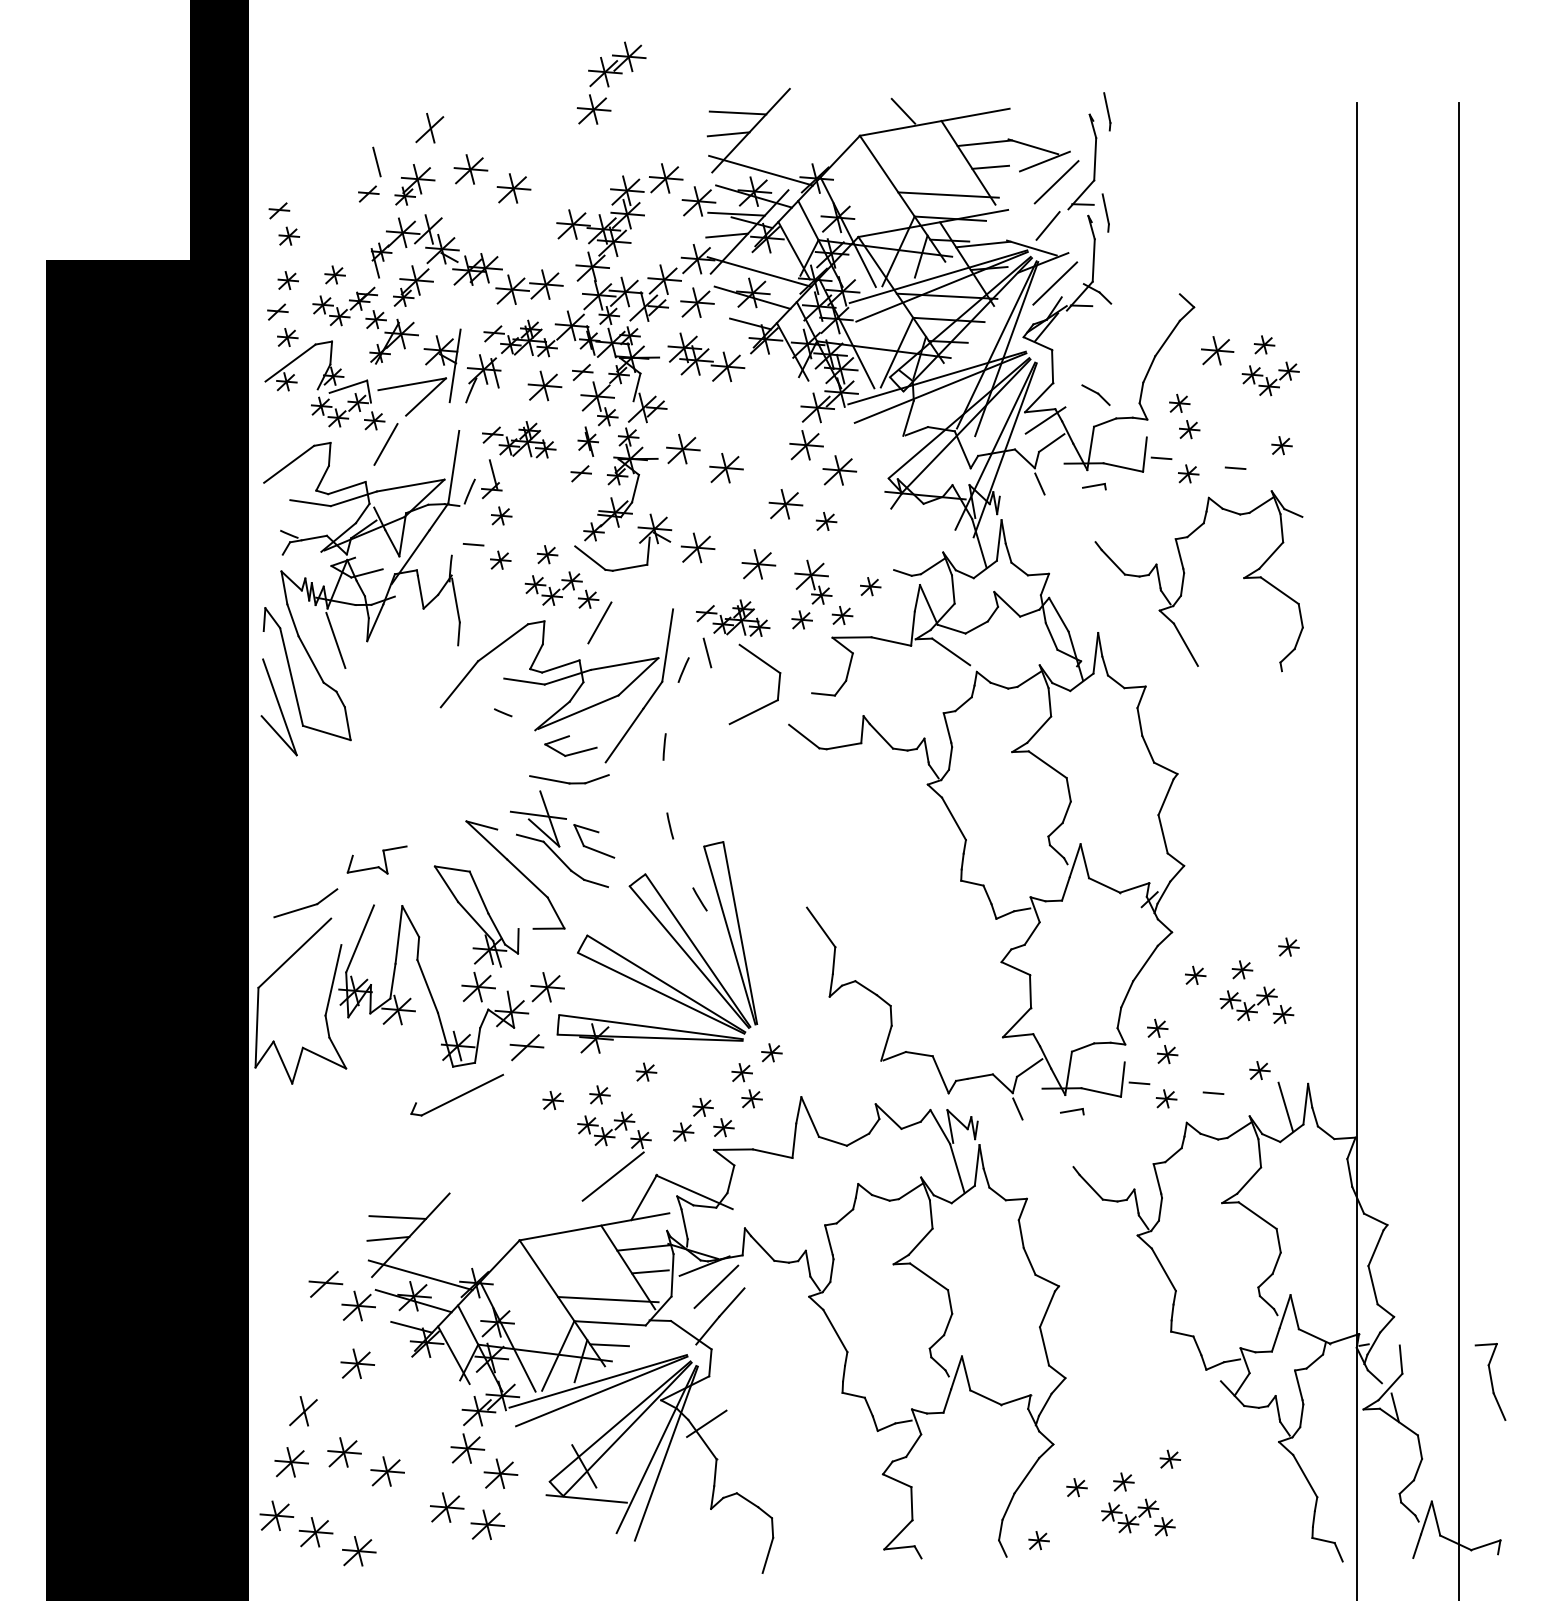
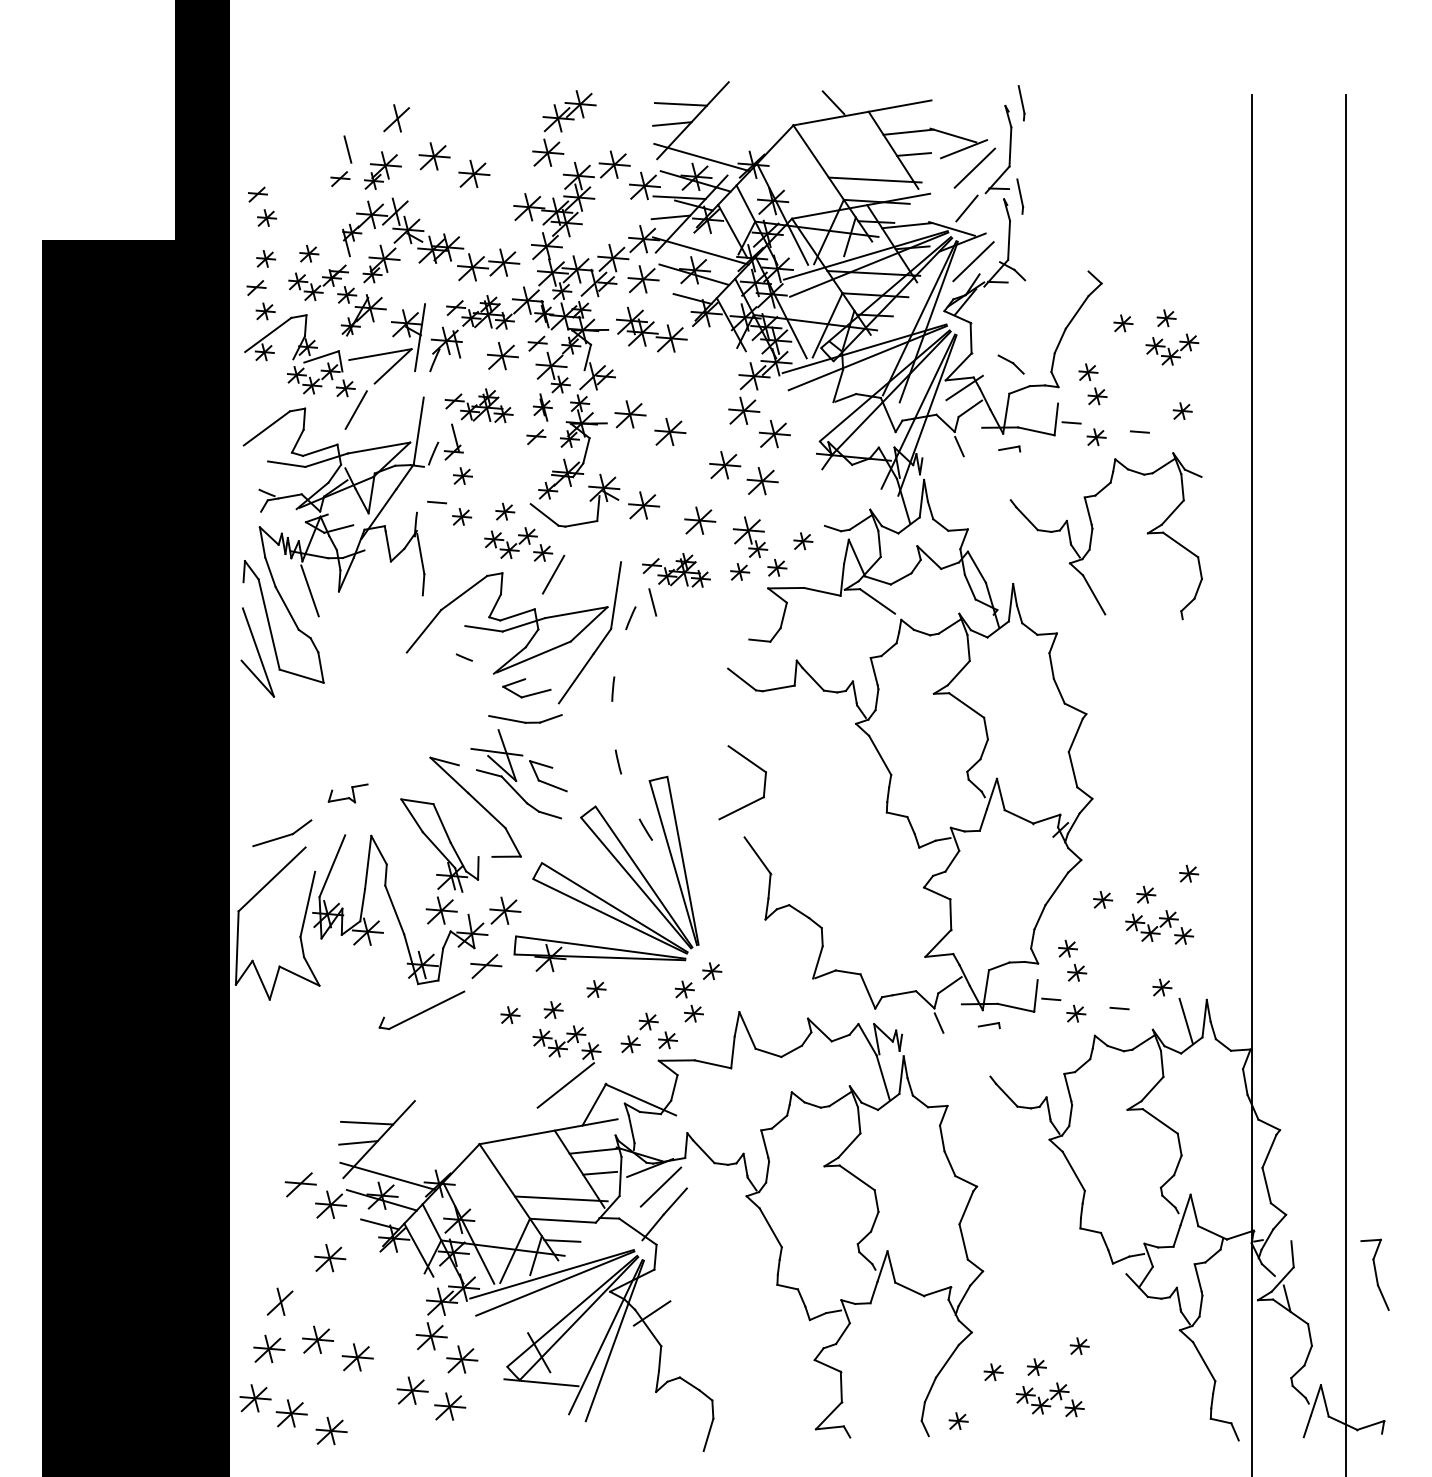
part: (611, 82) -> (564, 127), moved
part: (1217, 349) -> (1123, 322), size x0.62
part: (826, 521) -> (762, 481), size x1.67
part: (768, 666) -> (755, 766), moved
part: (377, 859) -> (348, 792), size x0.71

